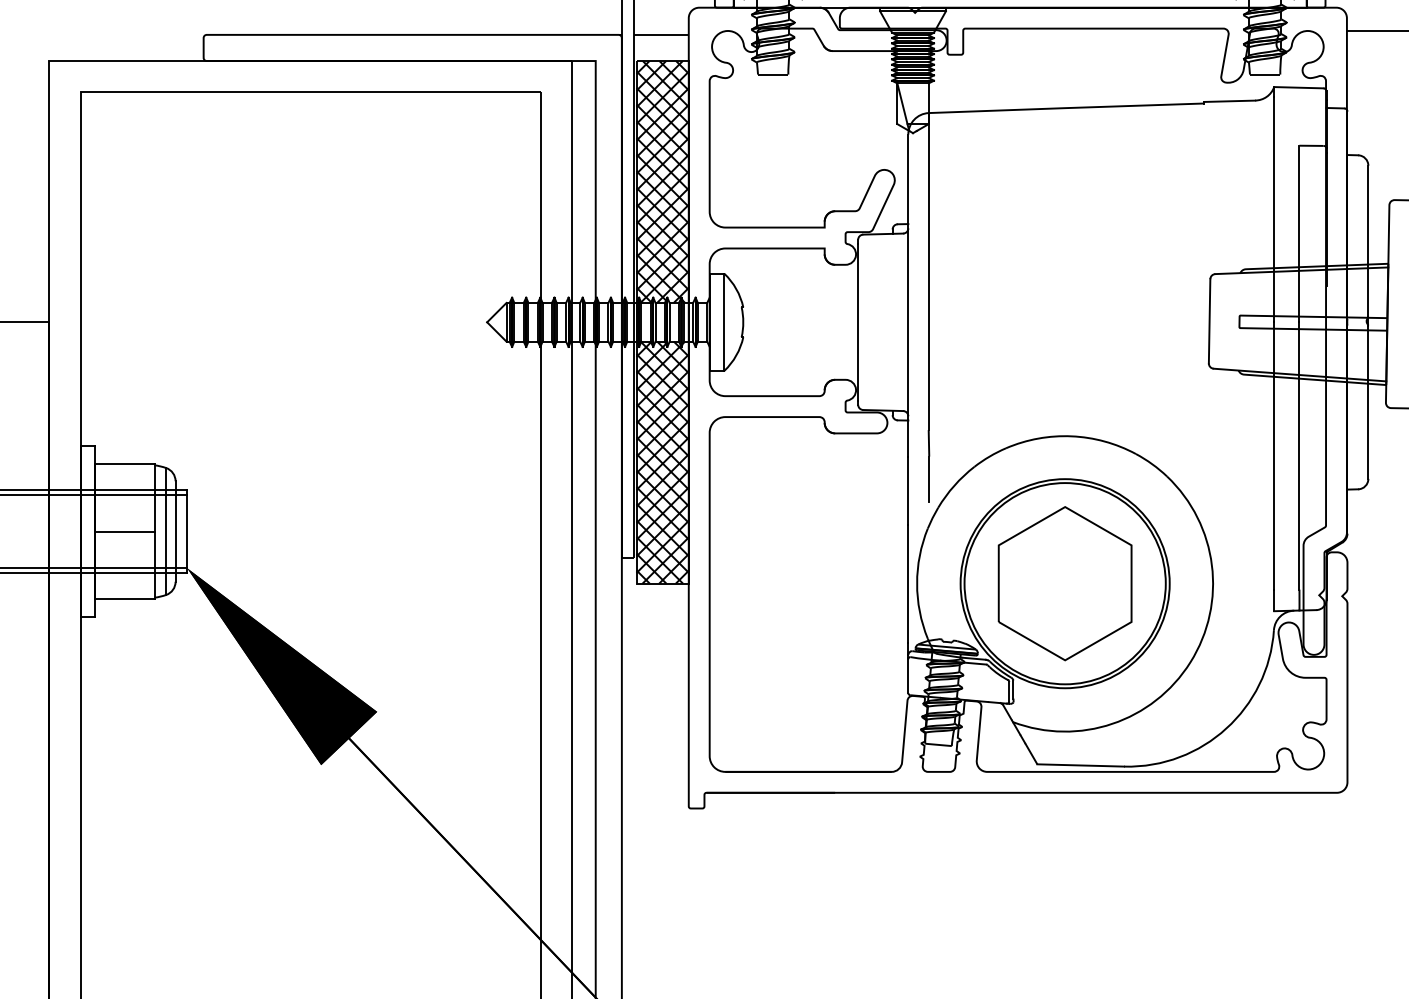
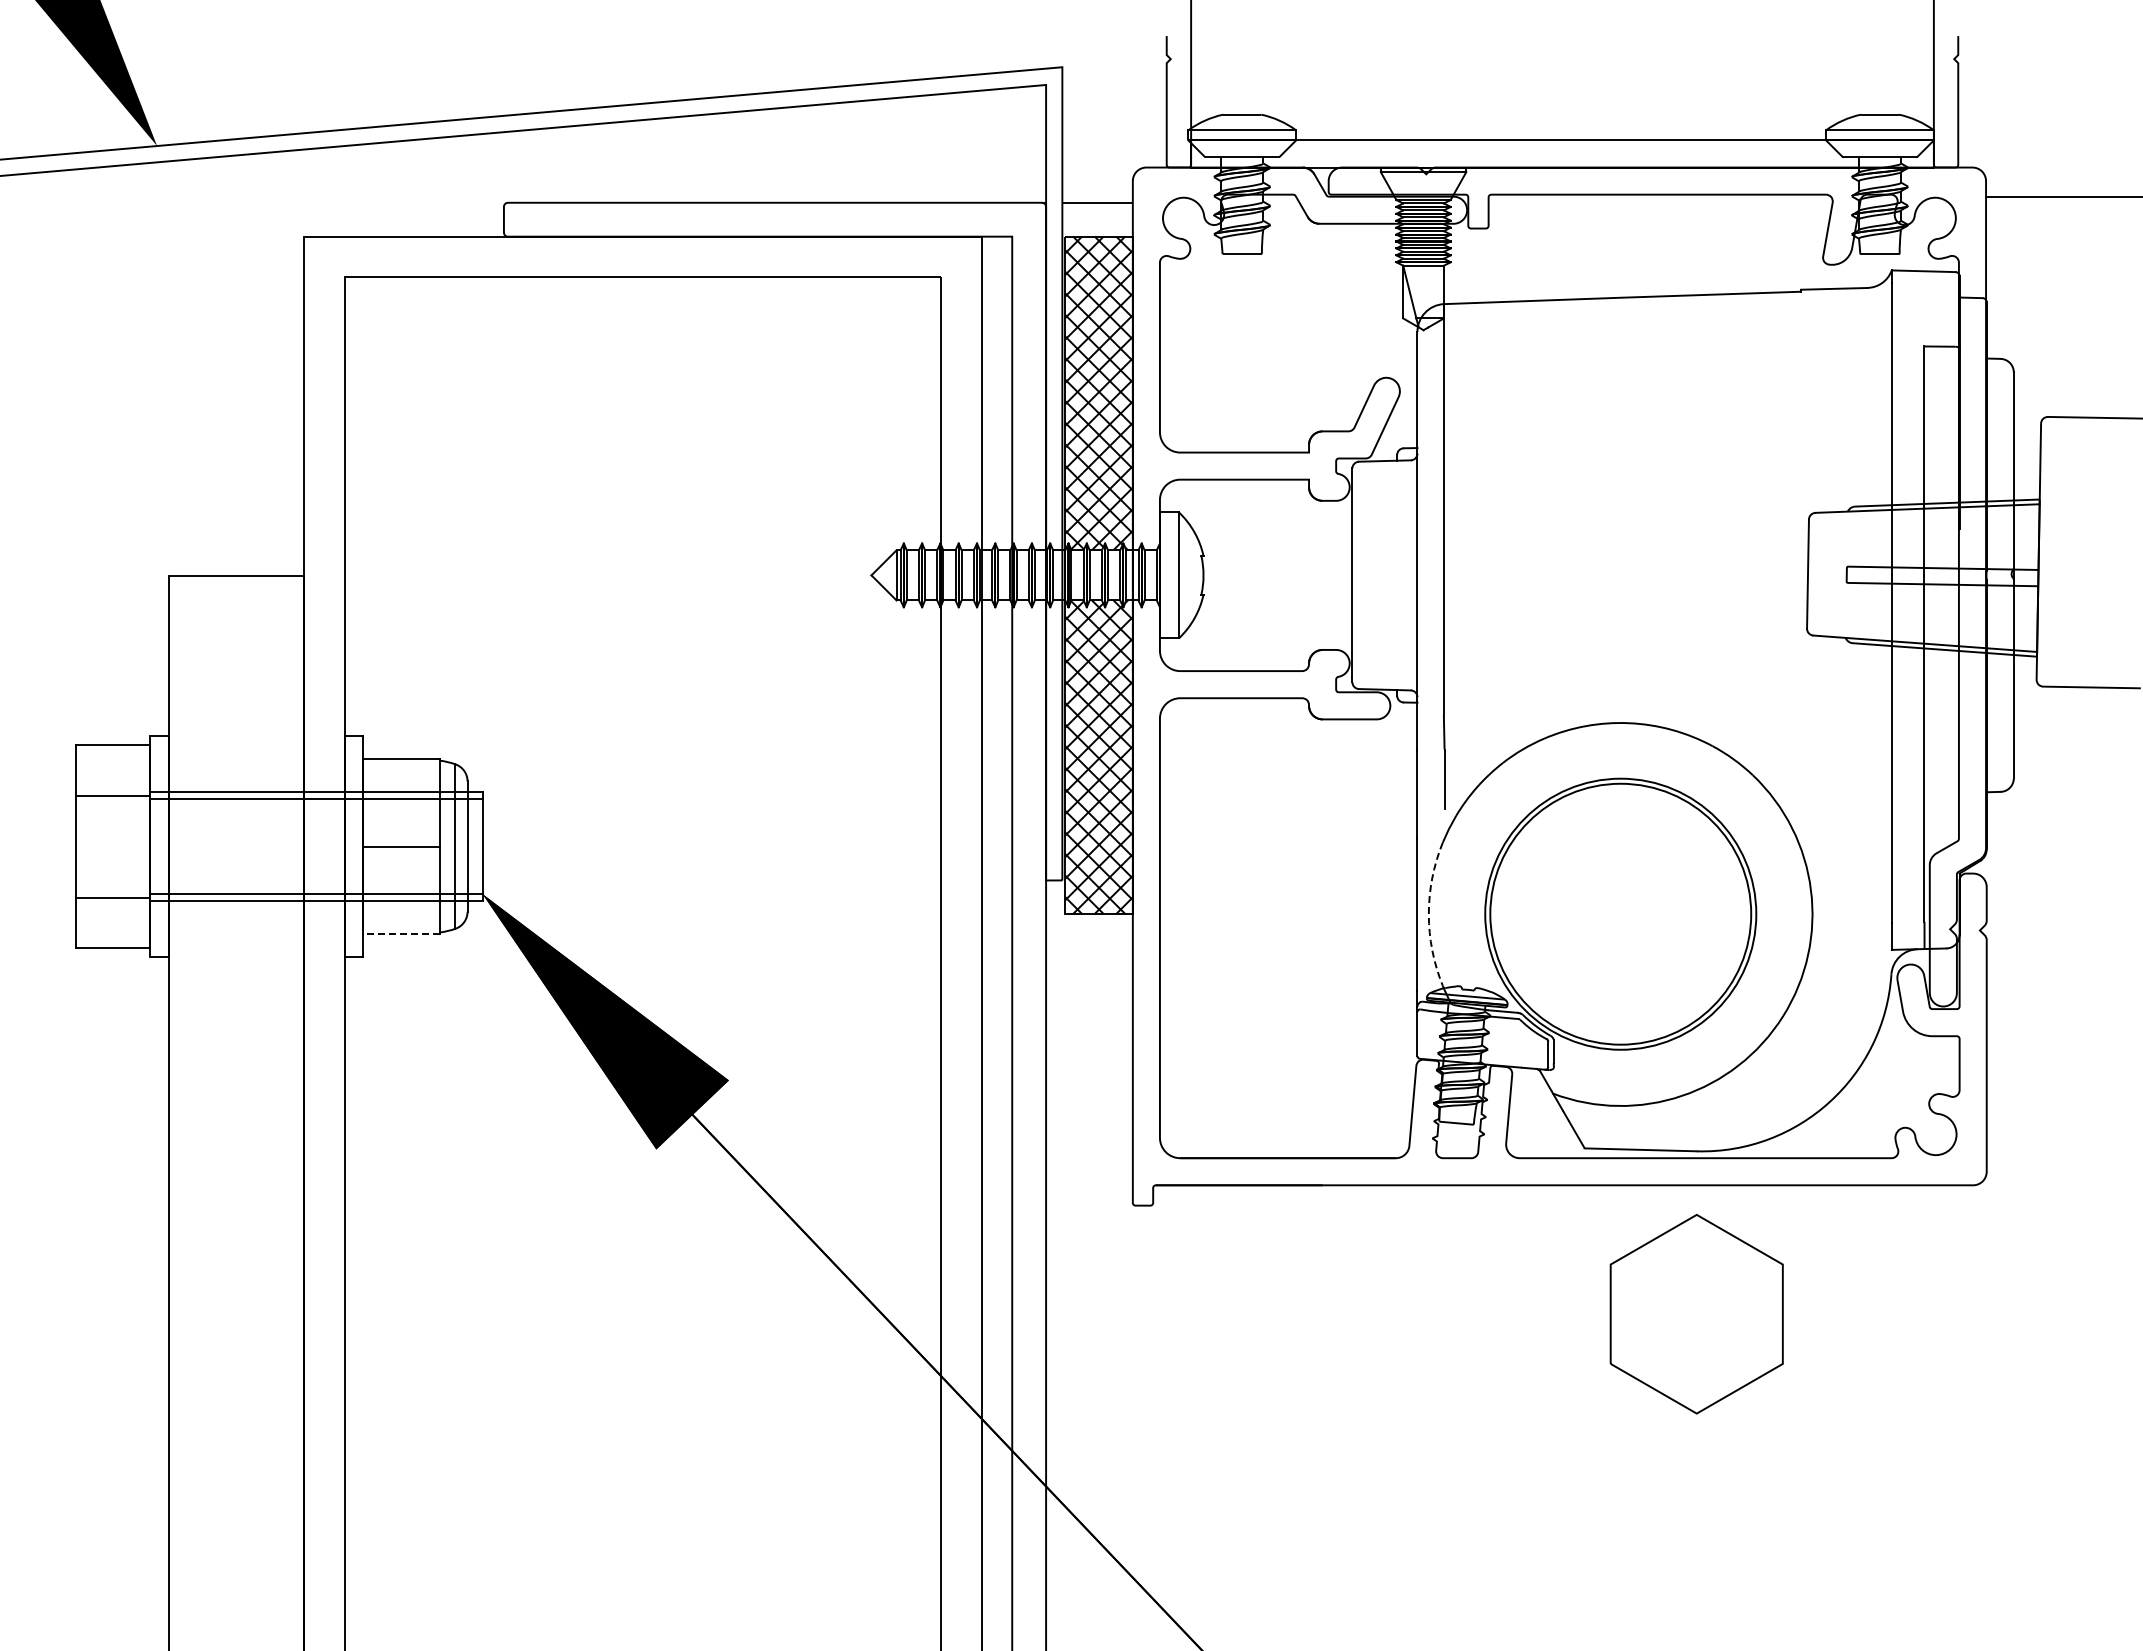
arc: (916, 583) -> (1428, 914), solid -> dashed
part: (1064, 583) -> (1696, 1314), moved
line: (124, 599) -> (401, 934), solid -> dashed

